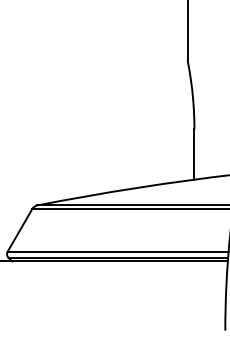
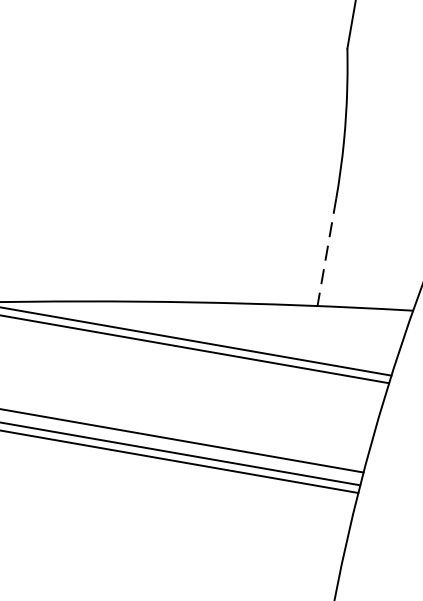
line: (194, 155) -> (326, 254), solid -> dashed

